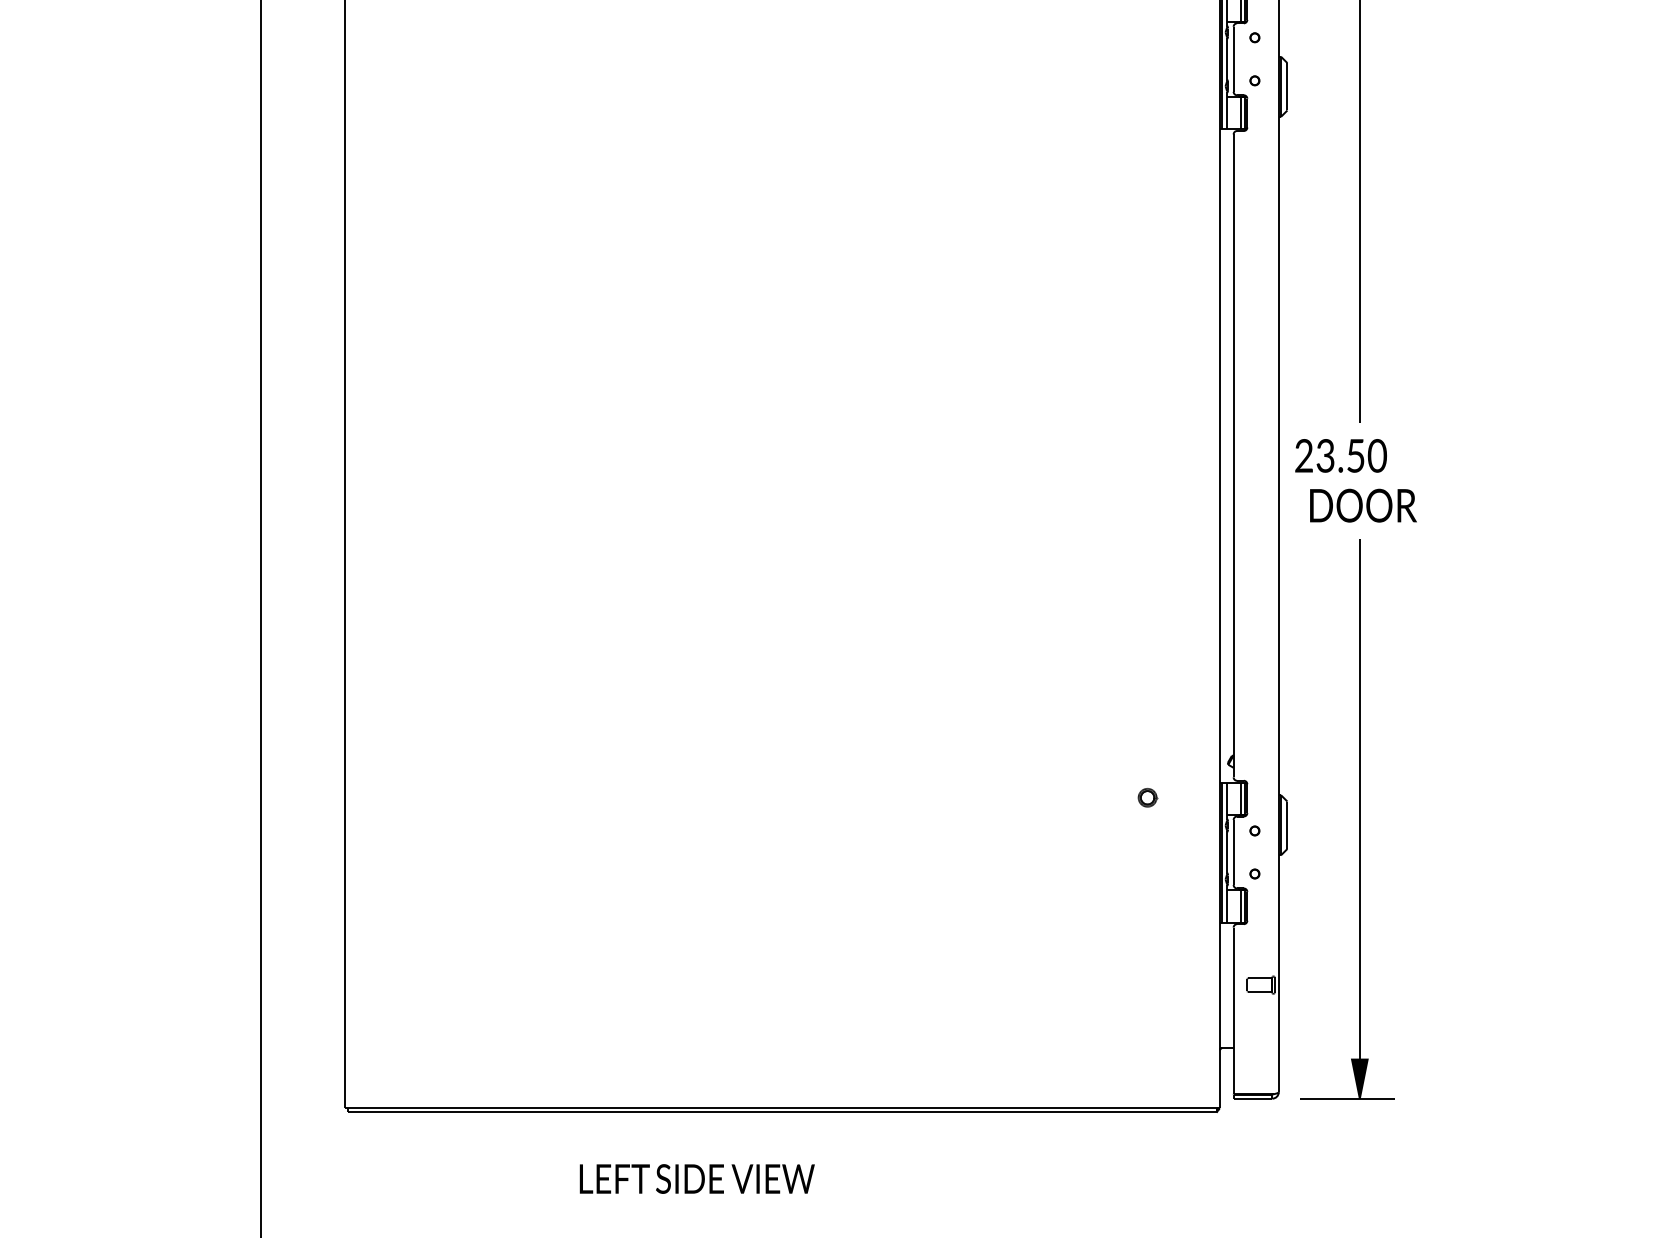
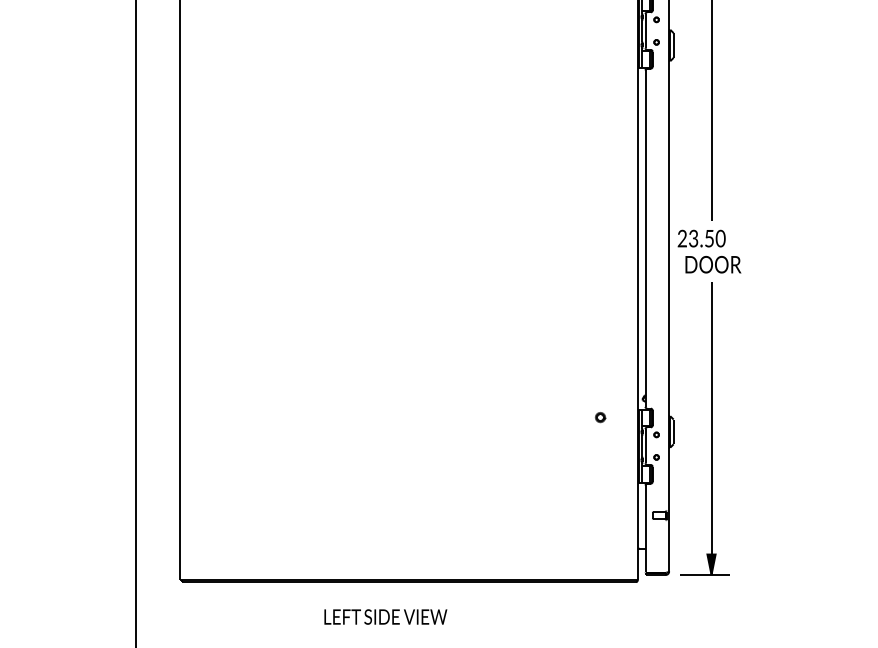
text: (696, 1177) -> (385, 616), moved

